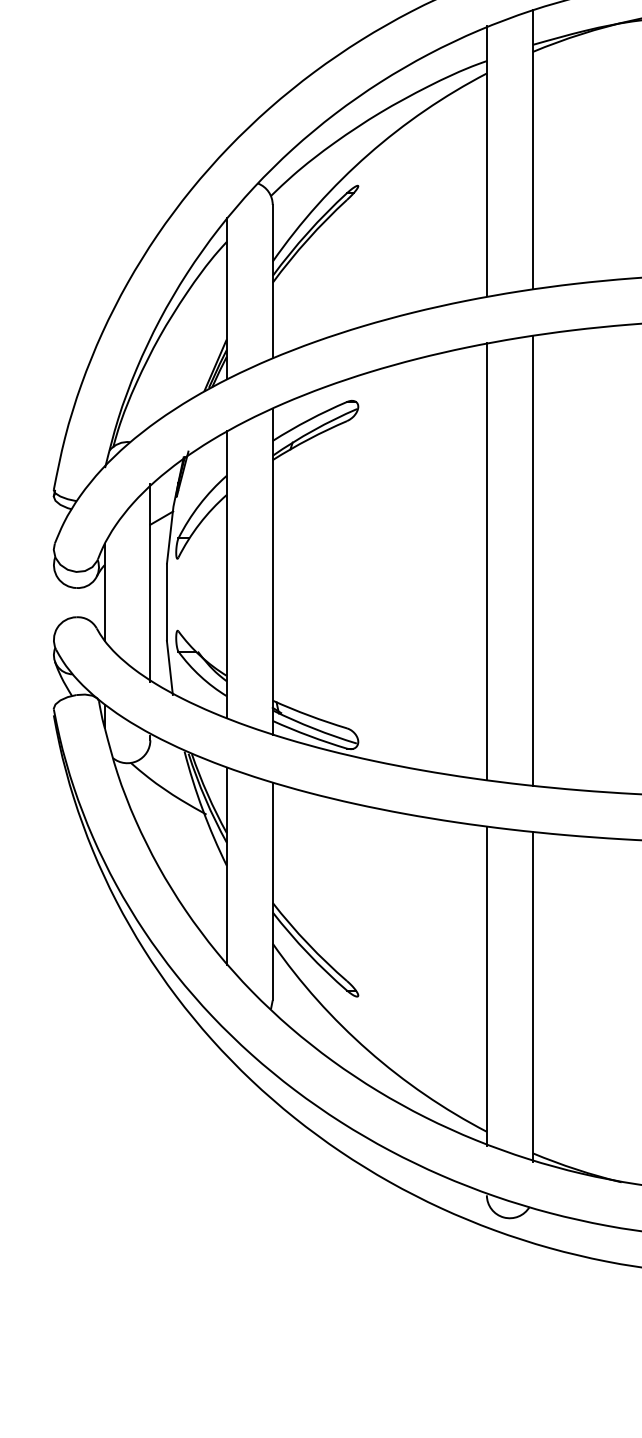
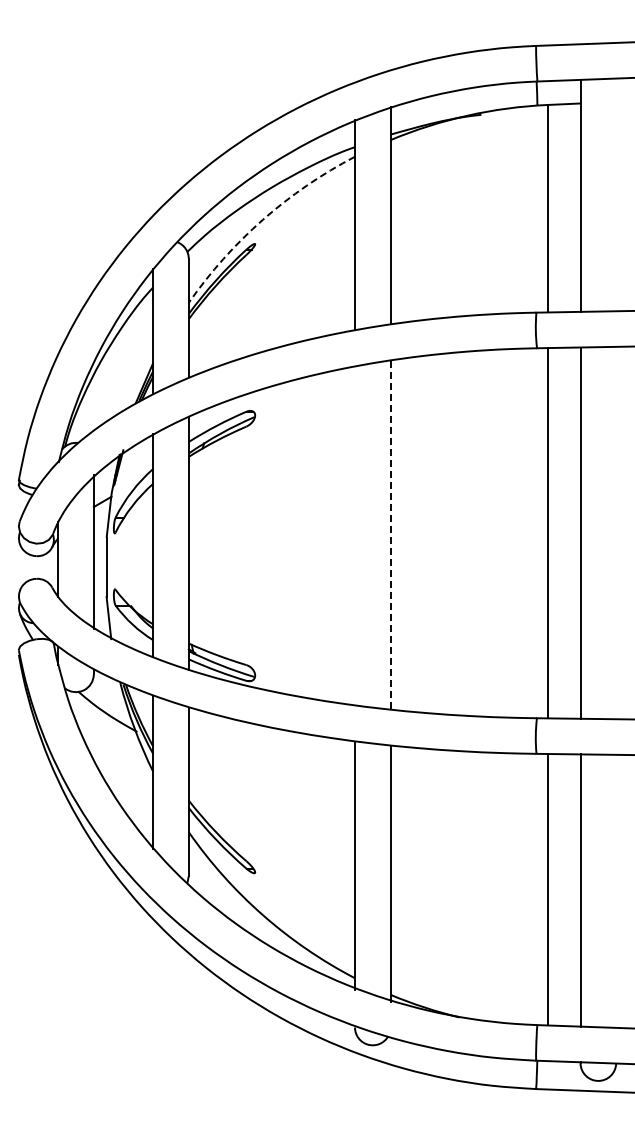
arc: (369, 154) -> (263, 219), solid -> dashed
line: (532, 560) -> (390, 534), solid -> dashed
line: (486, 561) -> (354, 535), removed

